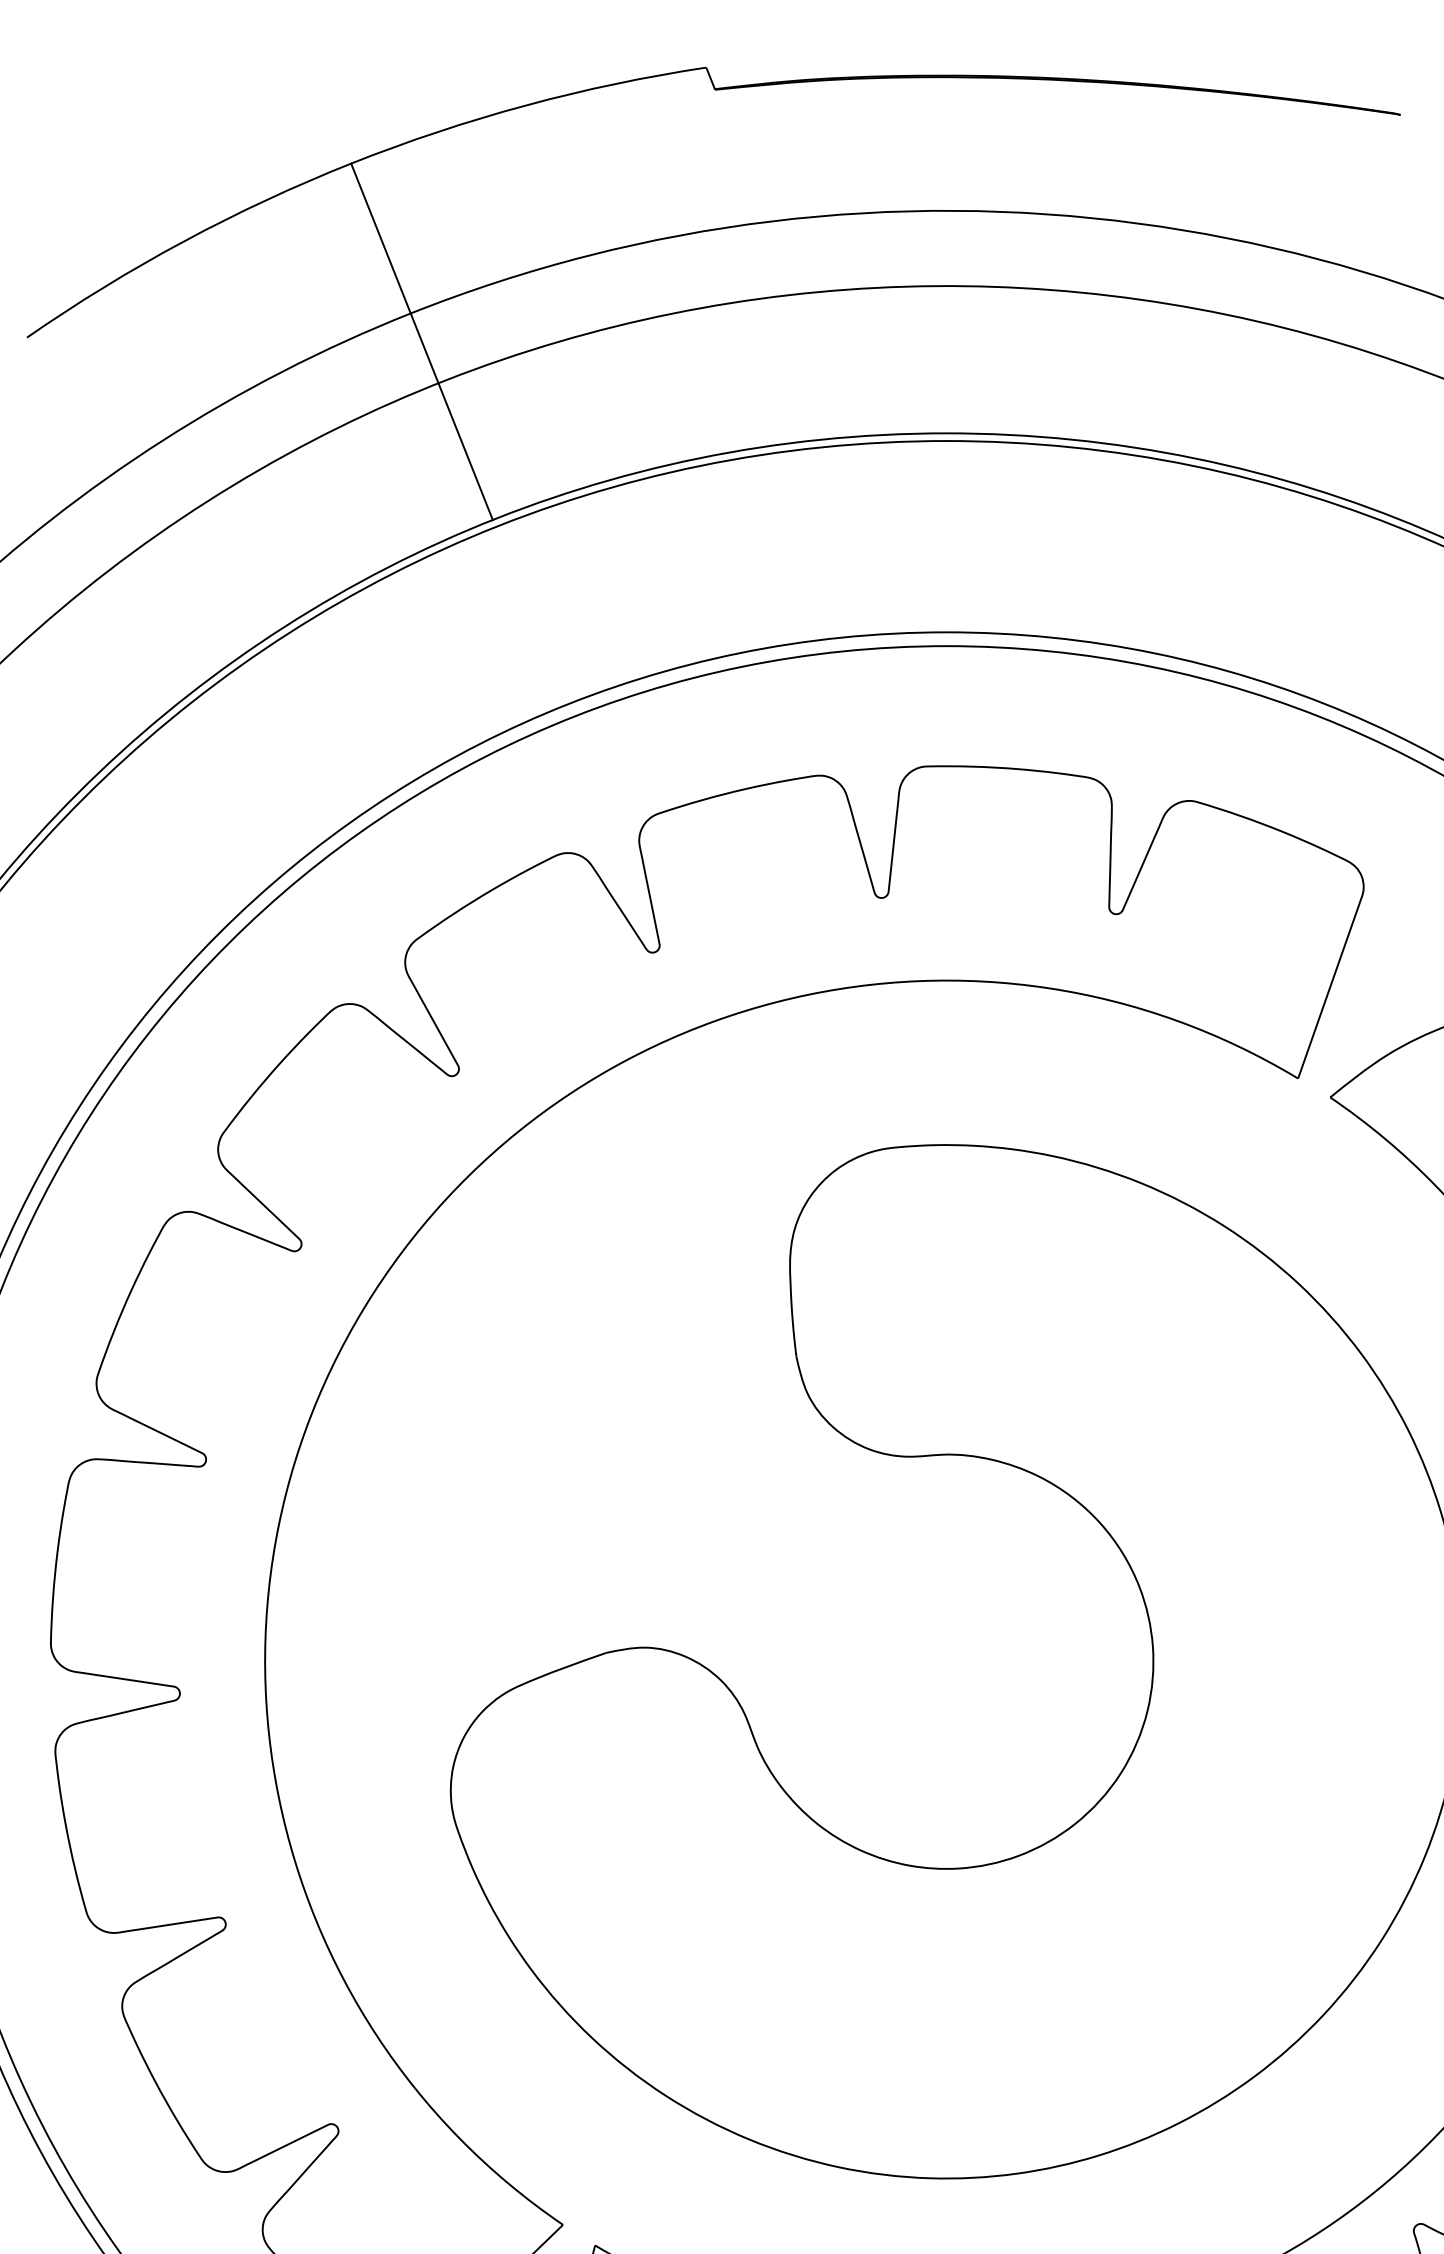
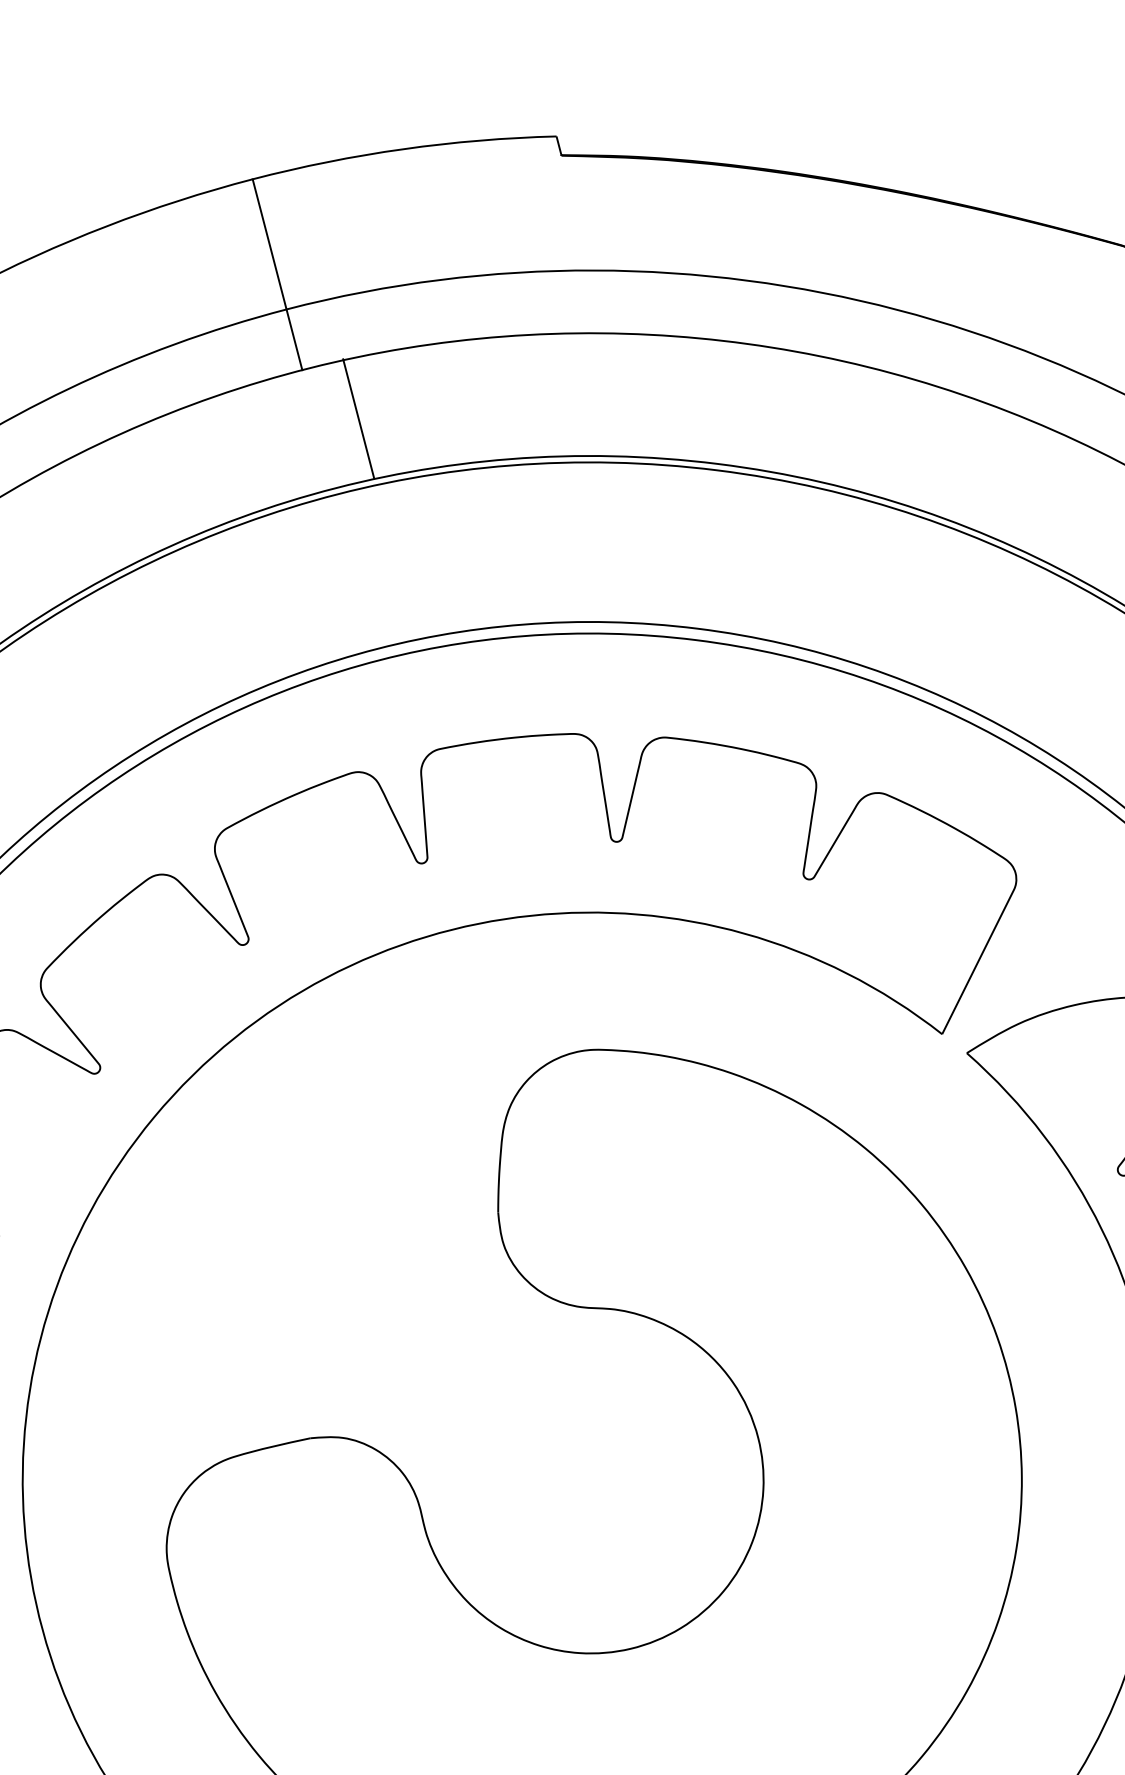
line: (465, 451) -> (358, 418), moved

